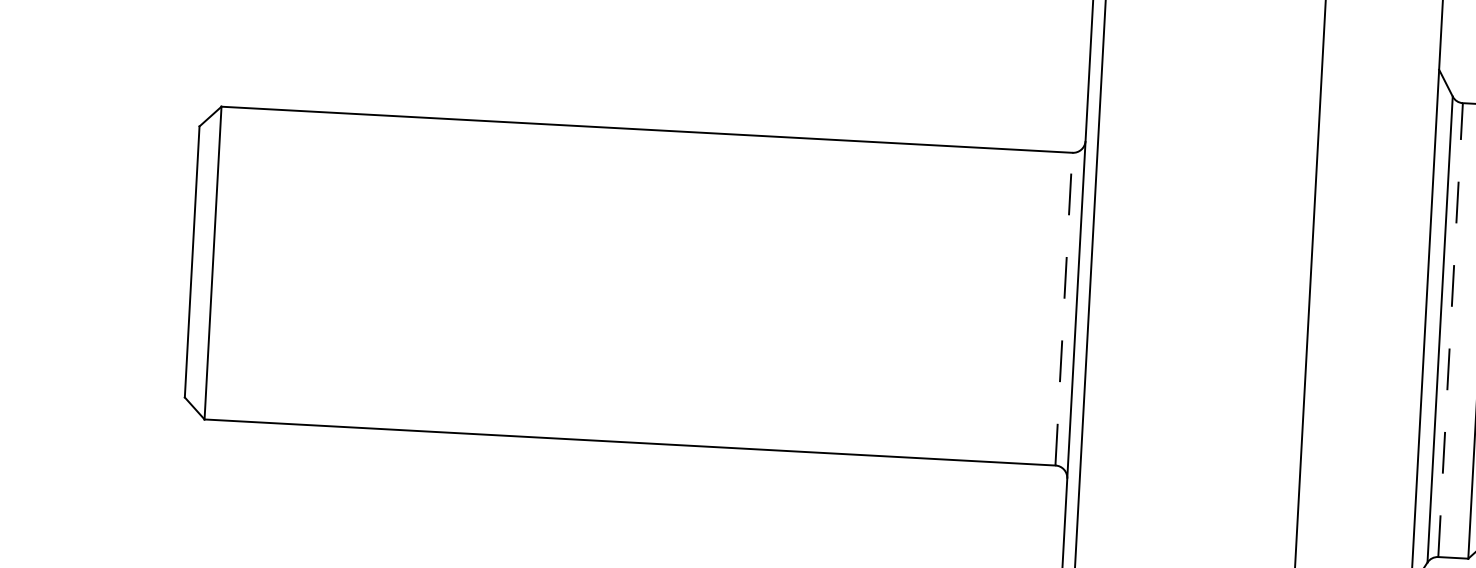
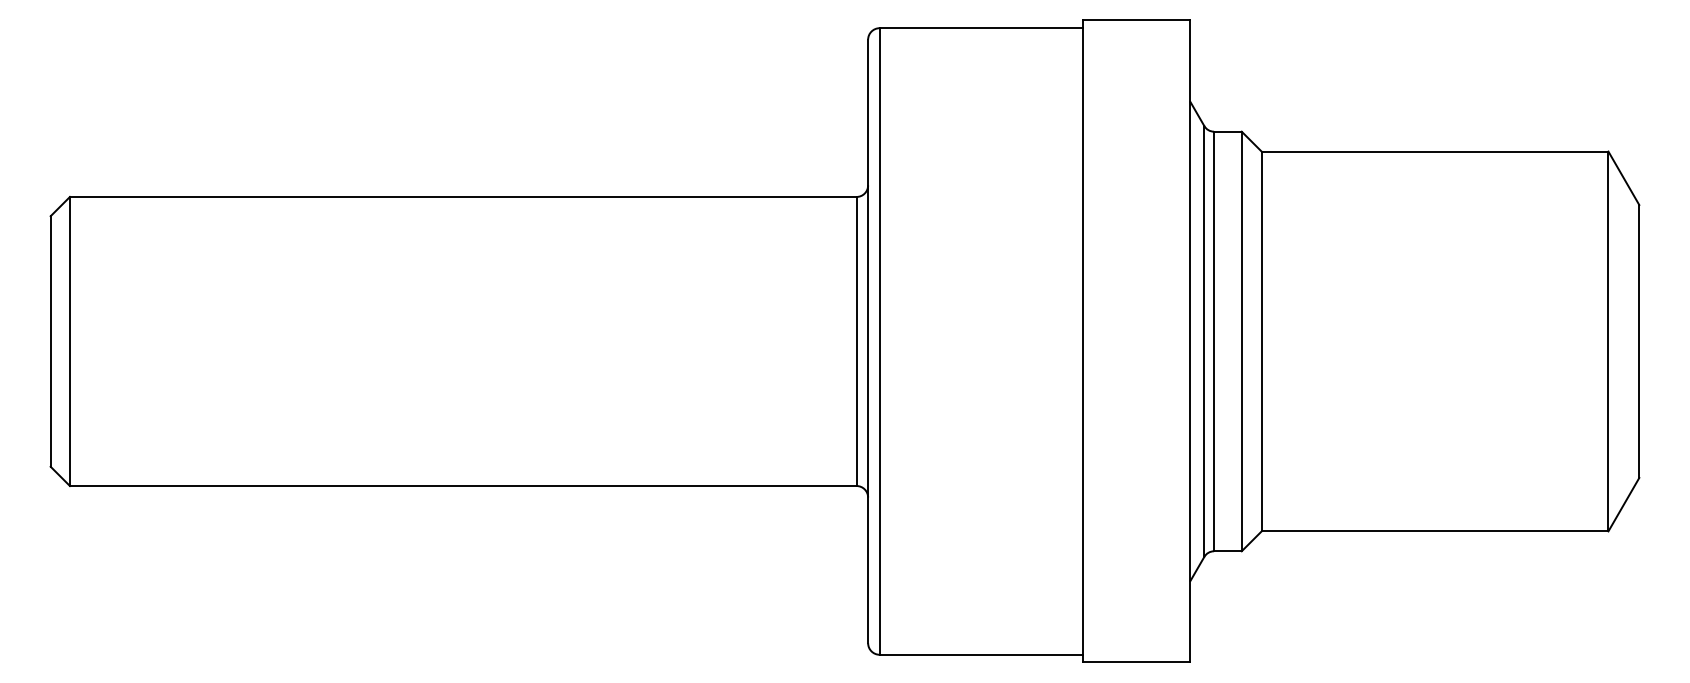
line: (1063, 309) -> (856, 341), dashed -> solid
line: (1451, 330) -> (1214, 341), dashed -> solid

